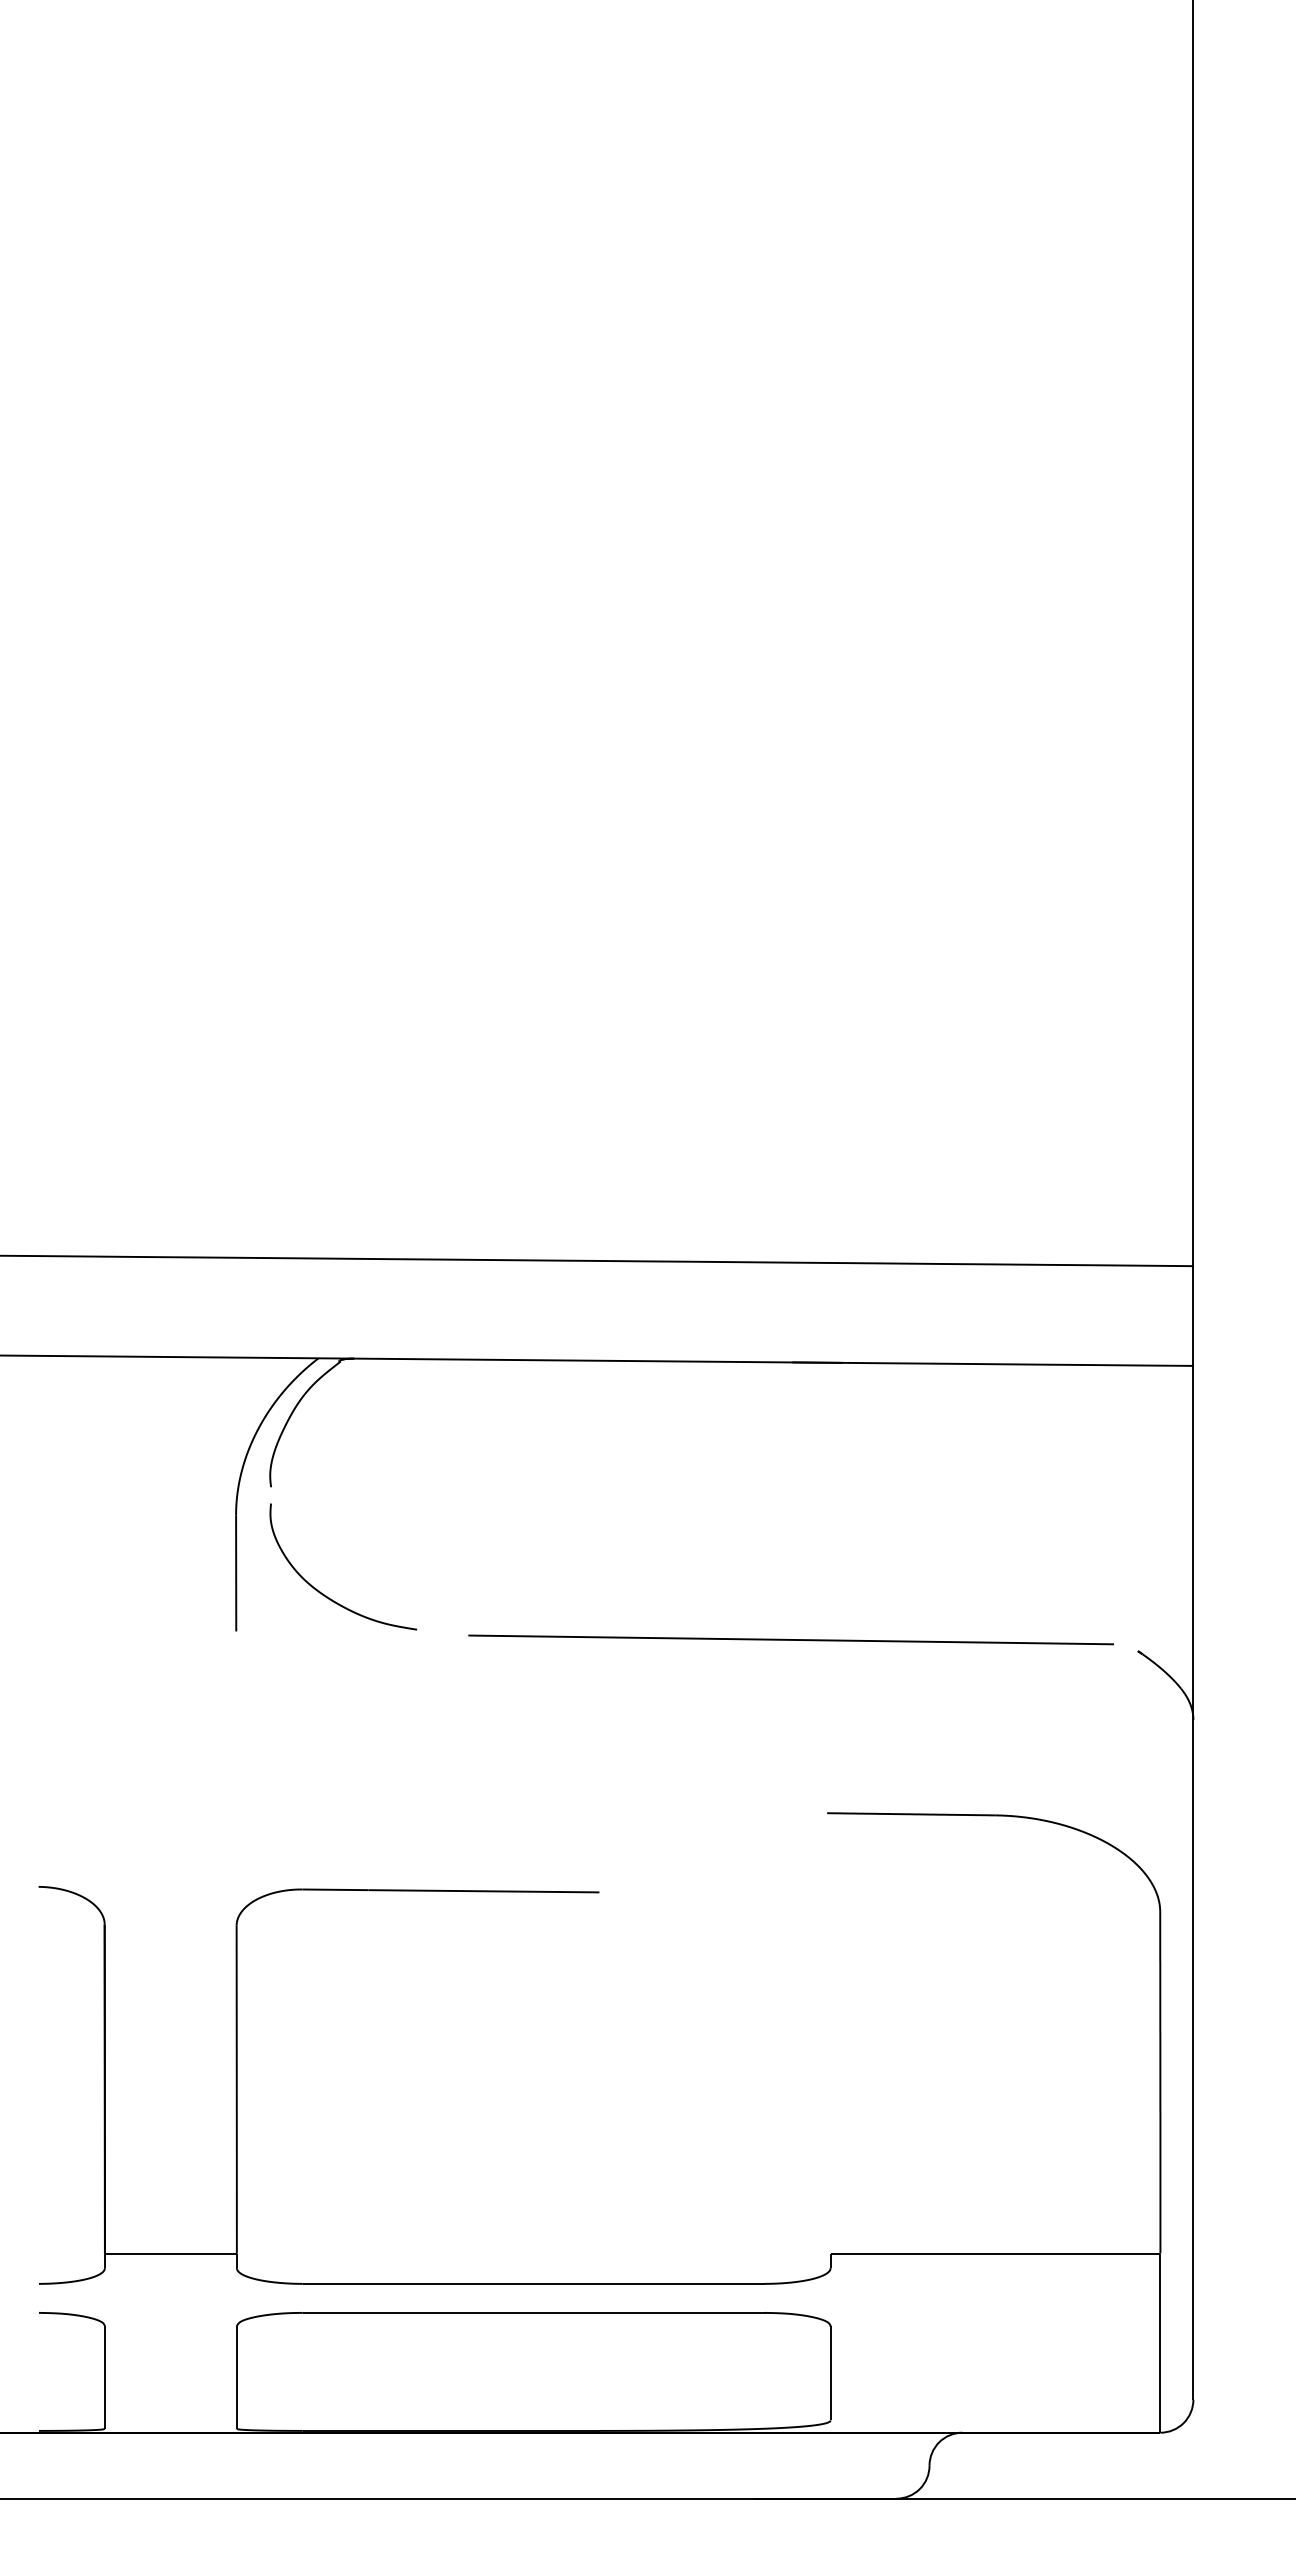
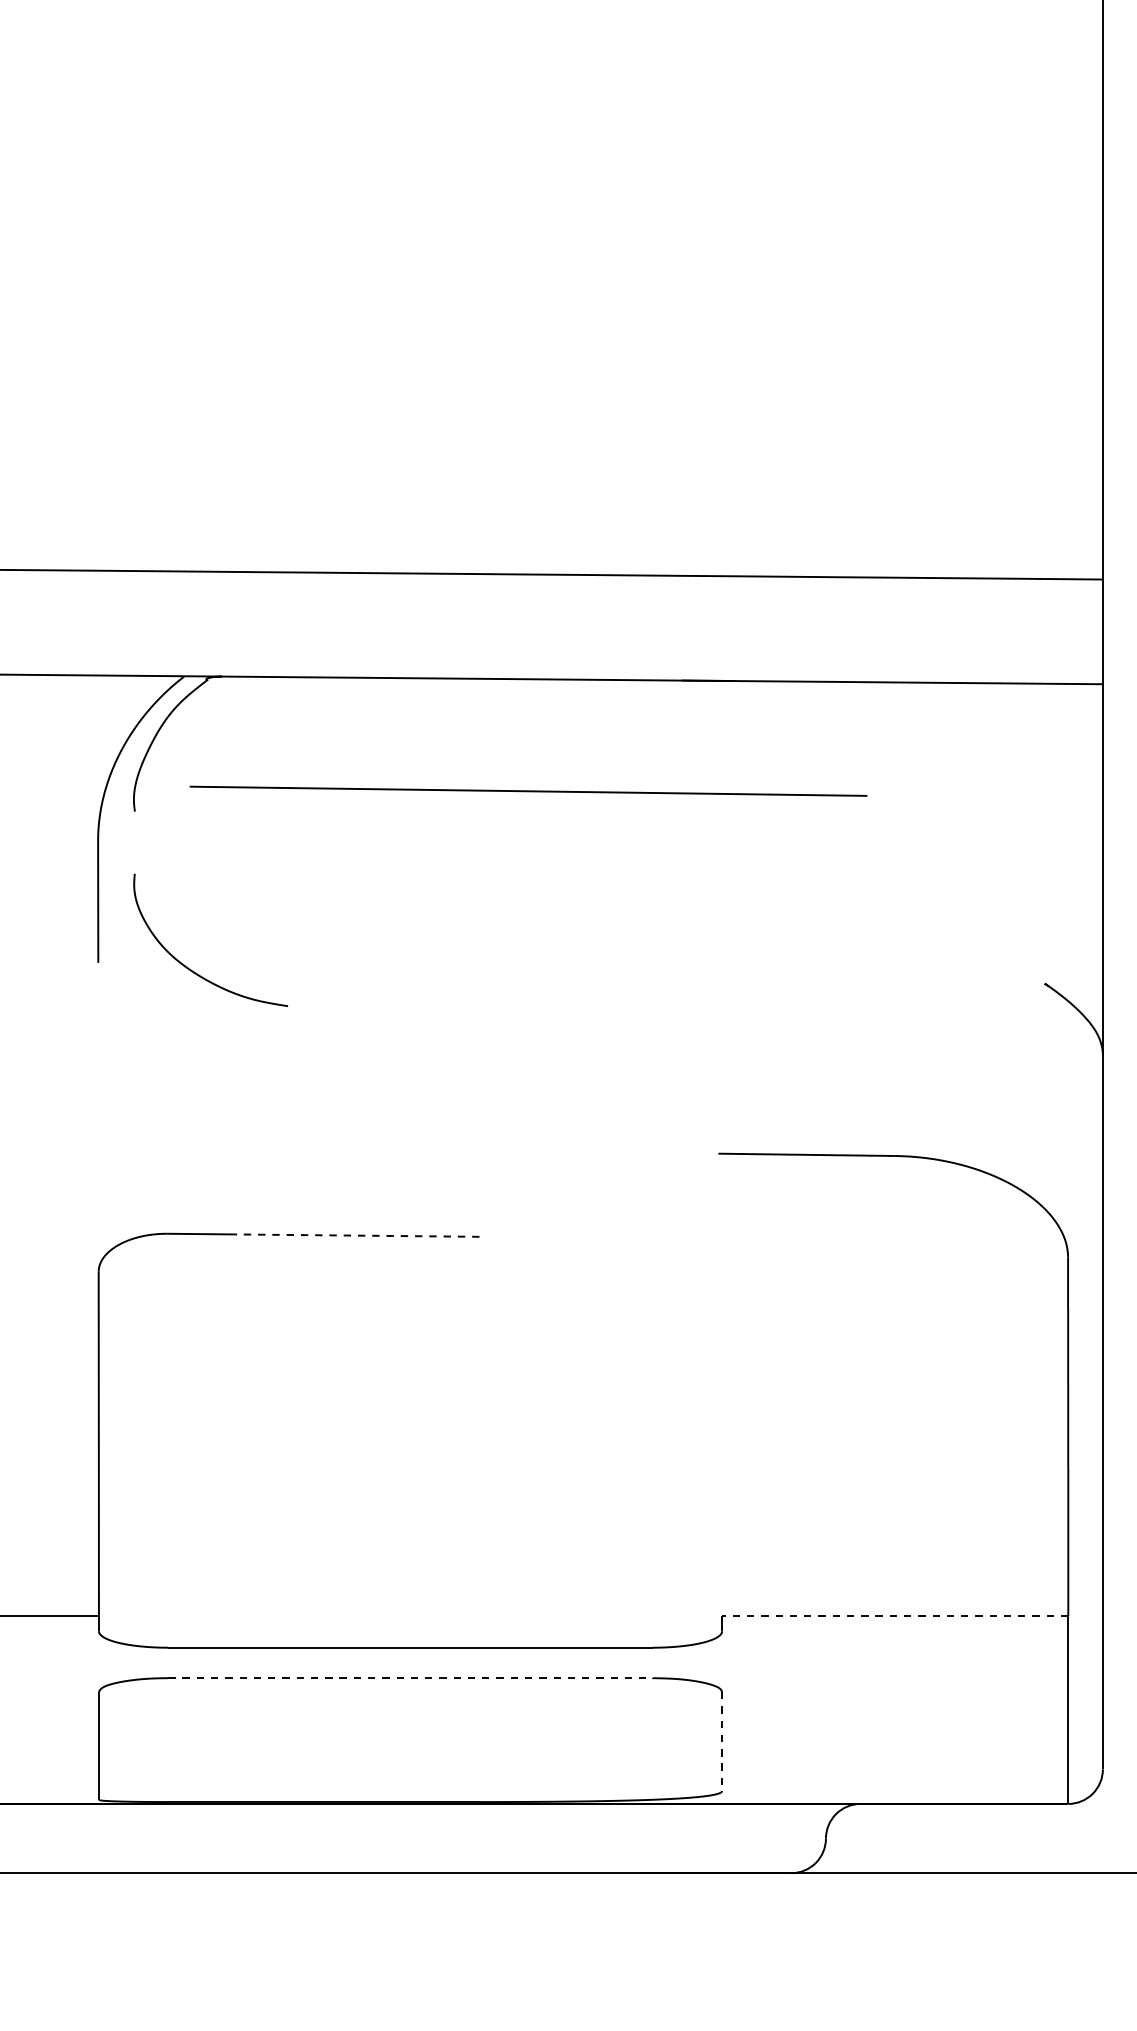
curve: (323, 1593) -> (189, 968), moved
line: (790, 1639) -> (527, 790), moved
line: (483, 1891) -> (357, 1235), solid -> dashed
line: (995, 2253) -> (895, 1615), solid -> dashed
line: (533, 2312) -> (410, 1677), solid -> dashed
line: (830, 2373) -> (722, 1741), solid -> dashed

